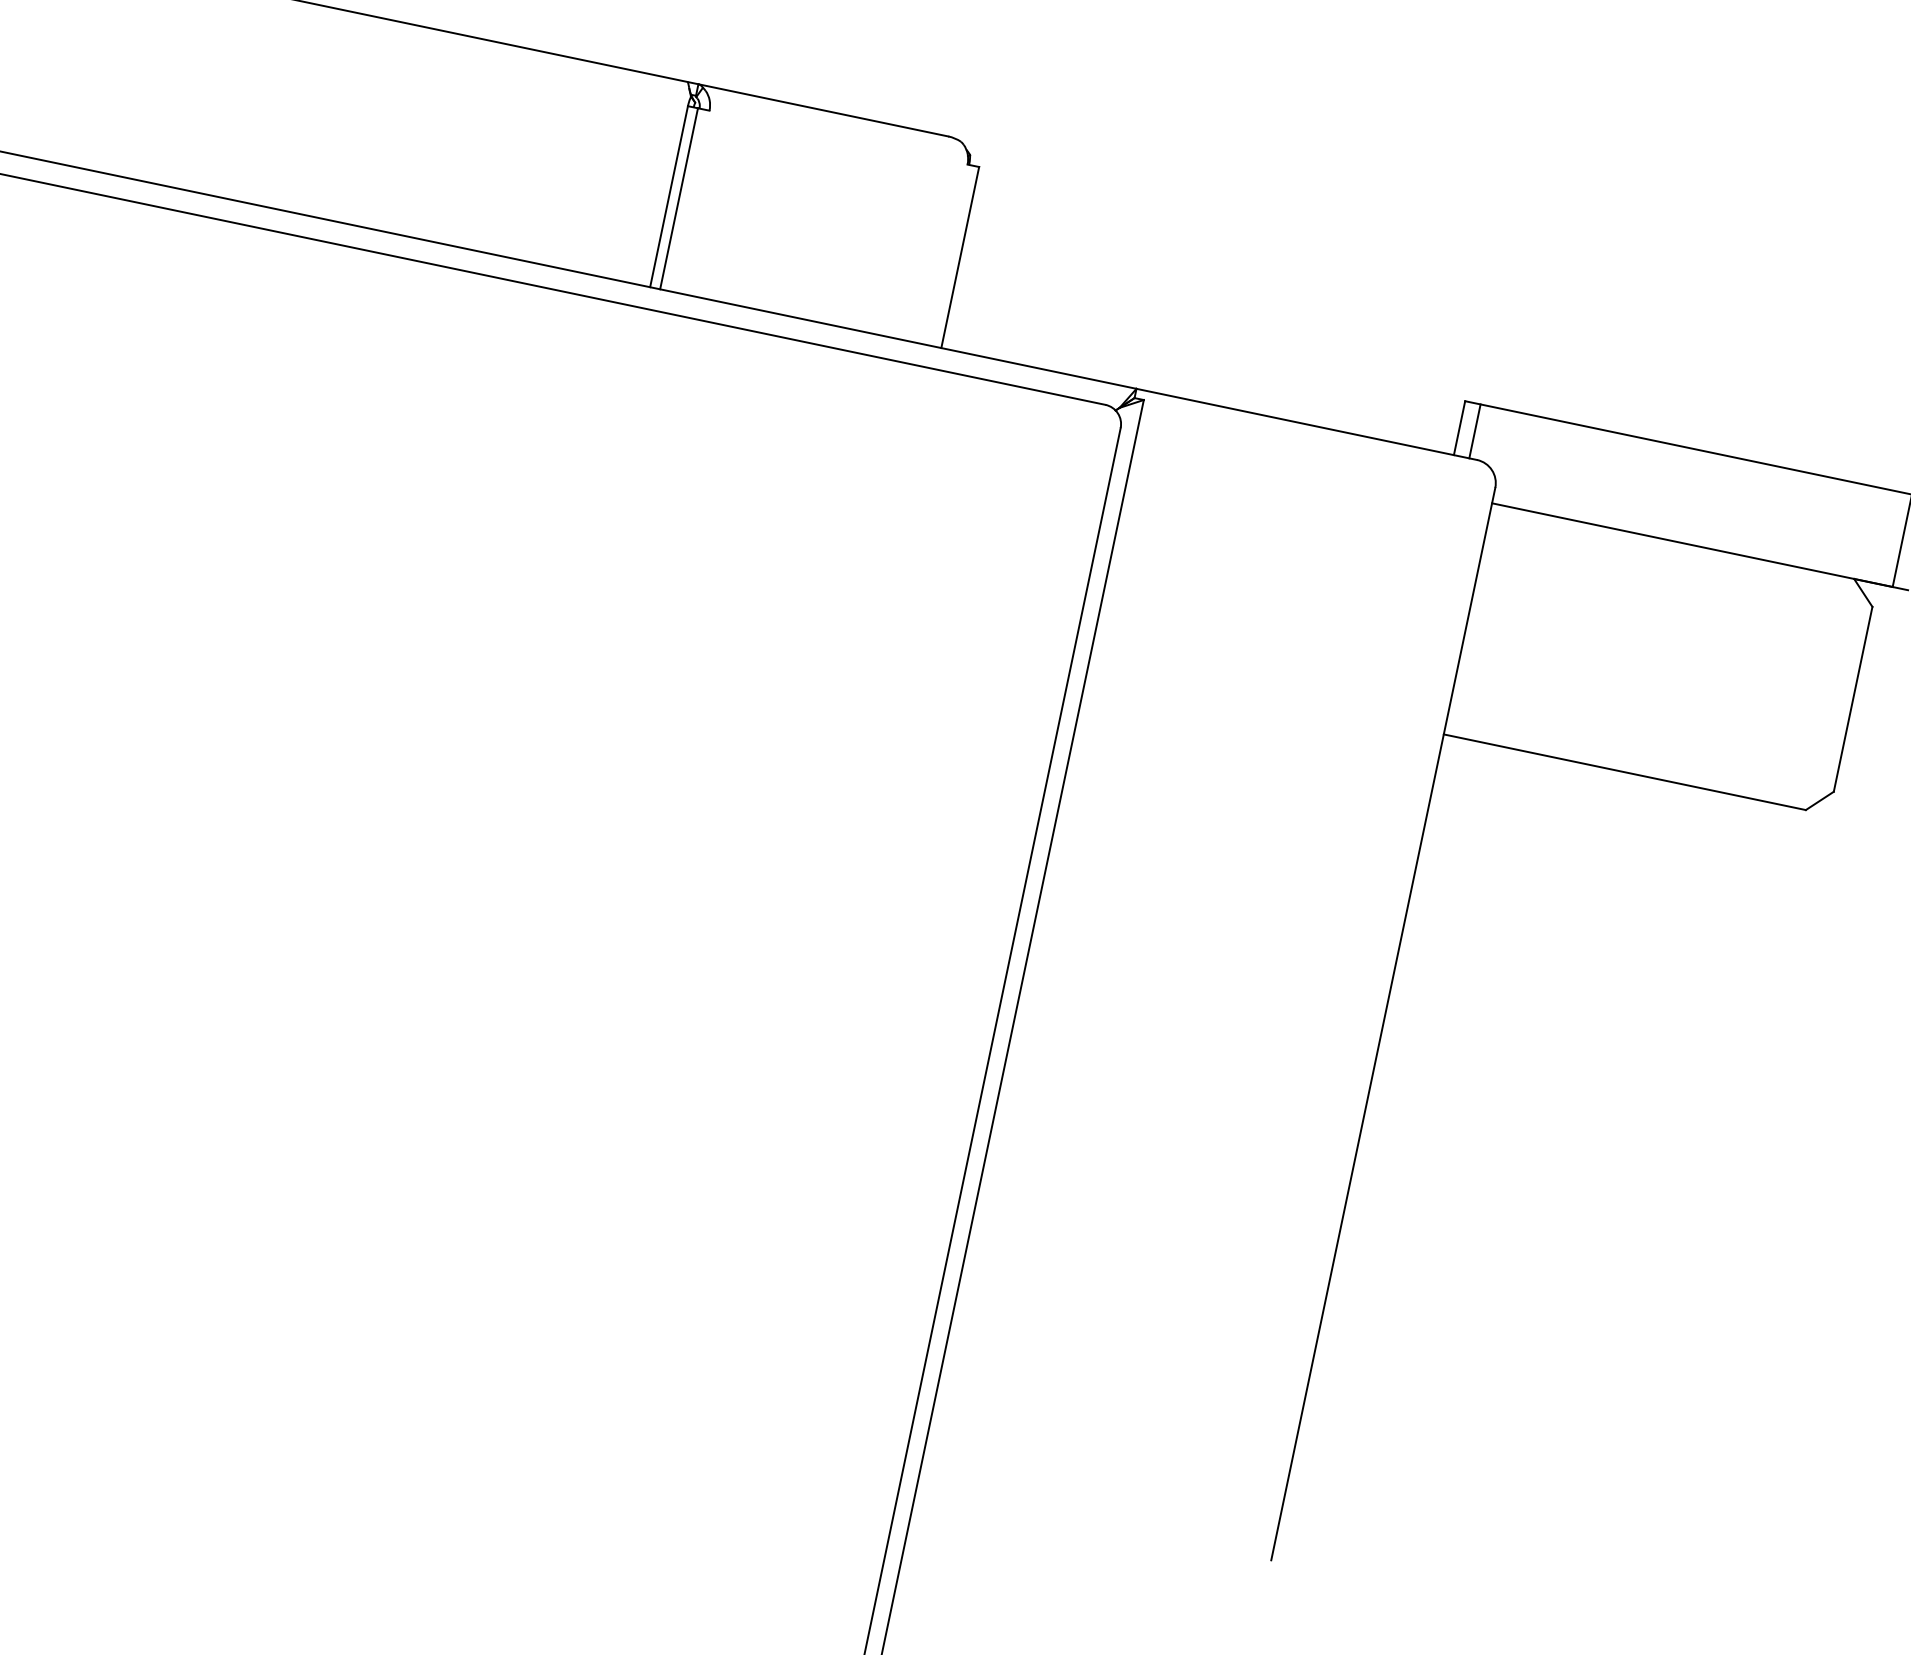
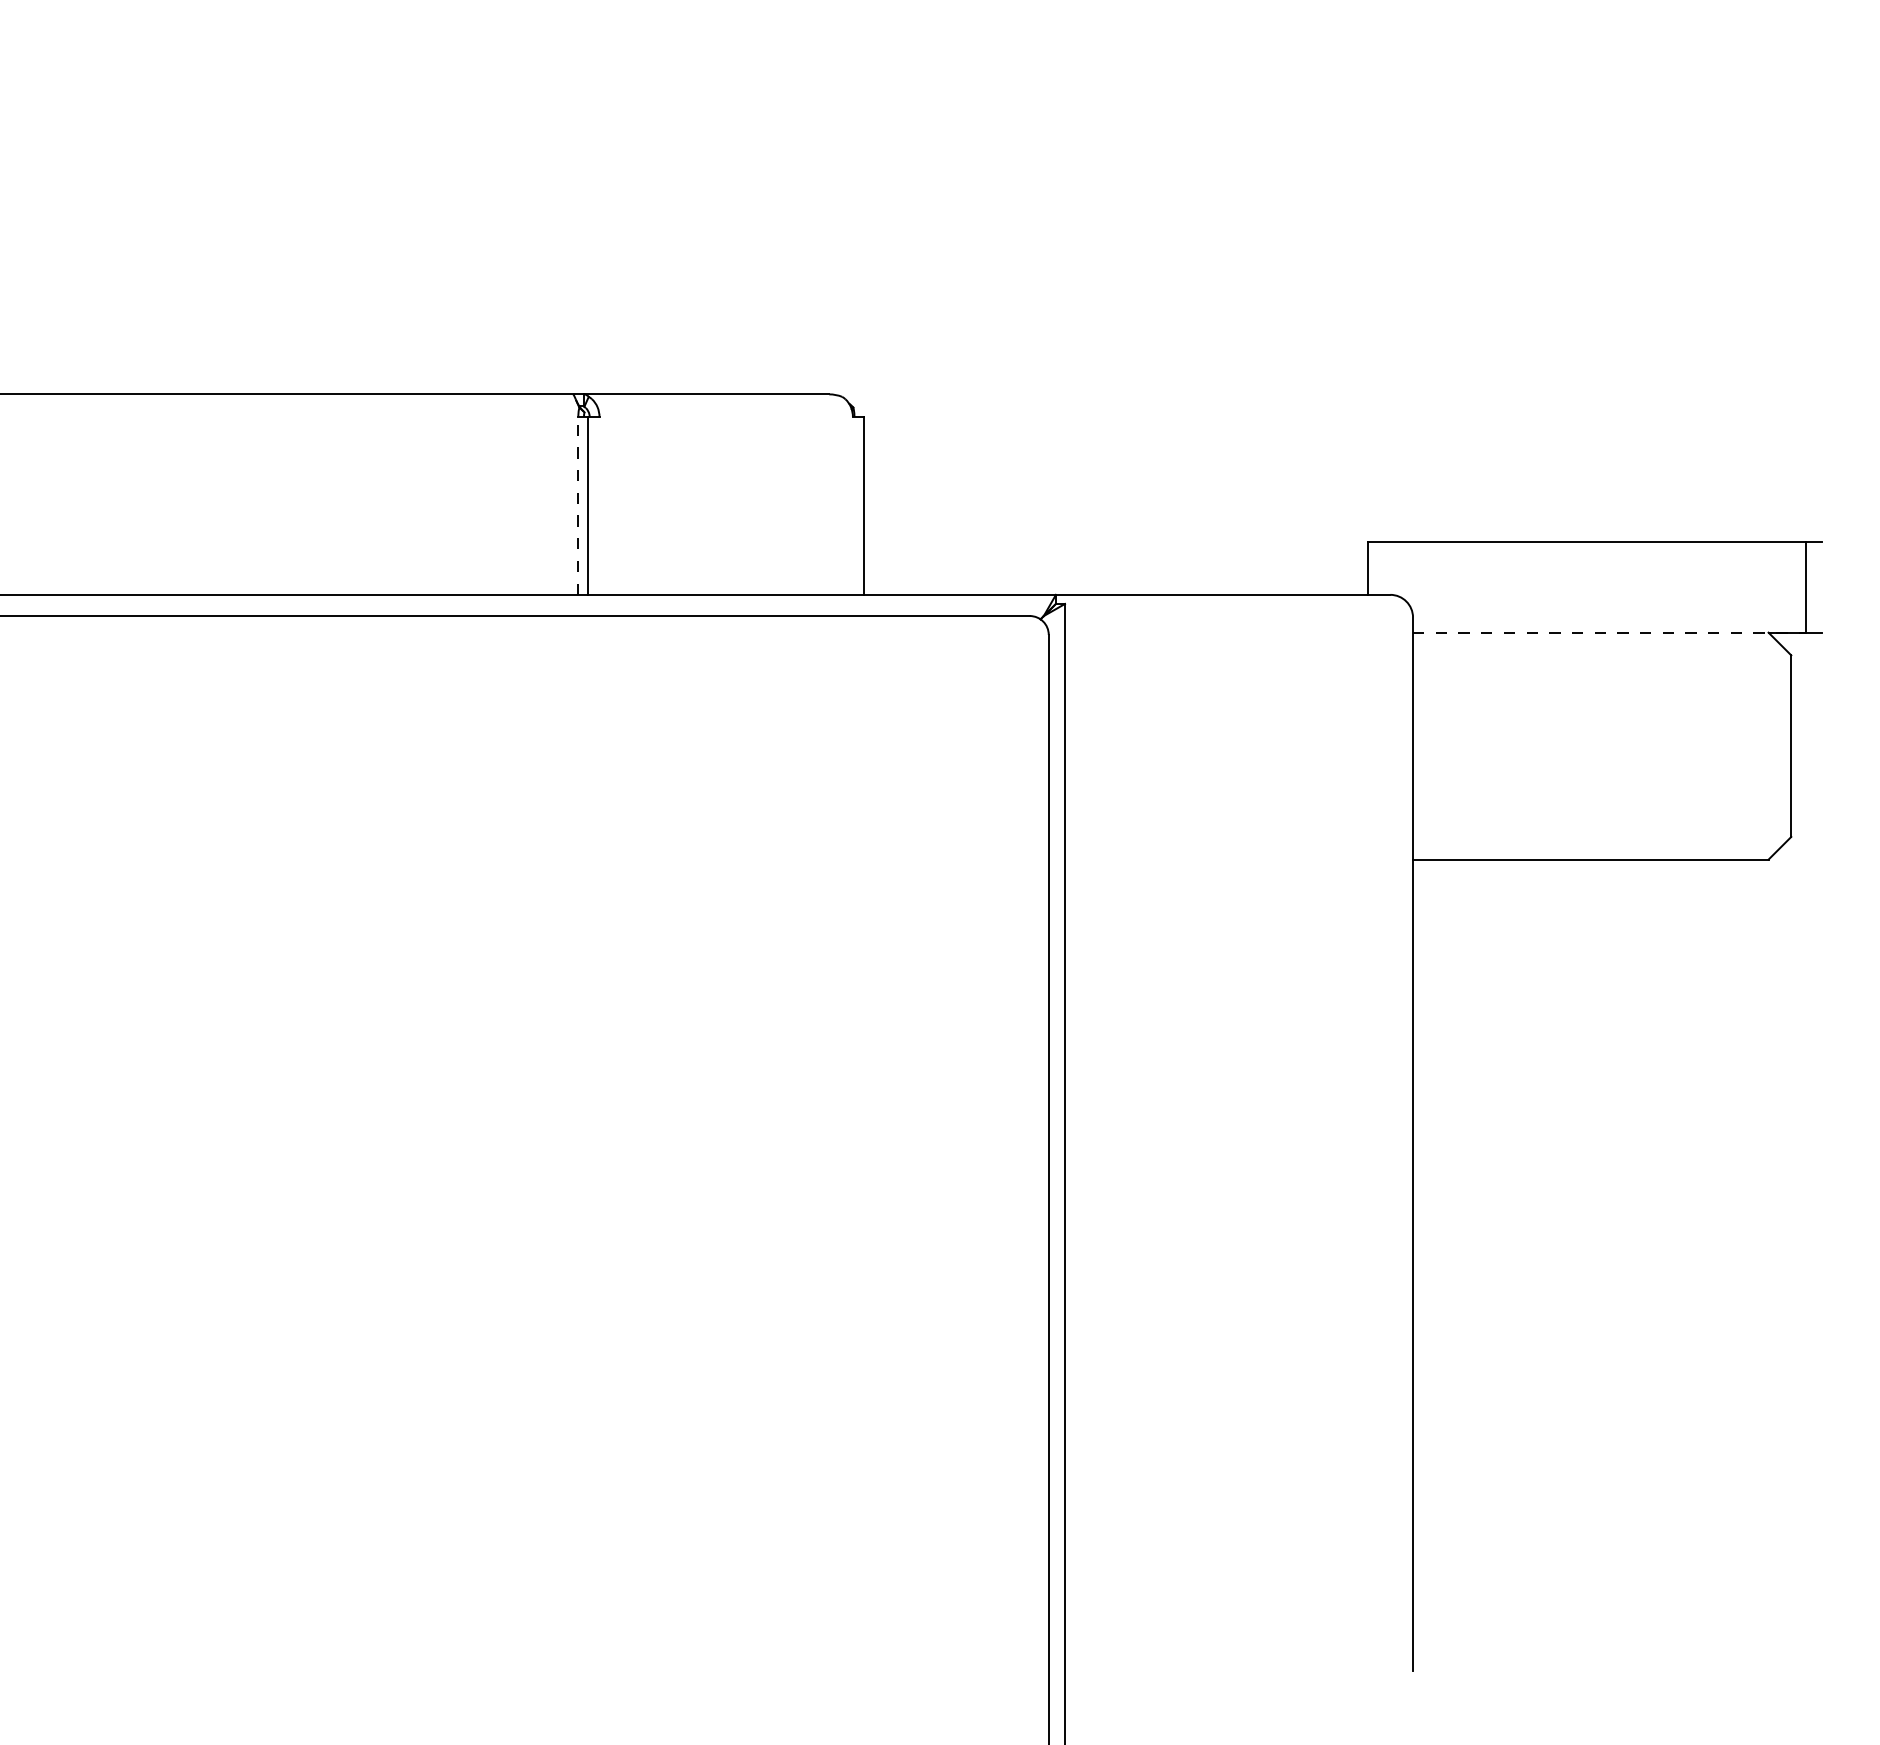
line: (669, 196) -> (578, 505), solid -> dashed
line: (1474, 430) -> (1382, 567), removed
line: (1692, 544) -> (1609, 632), solid -> dashed

